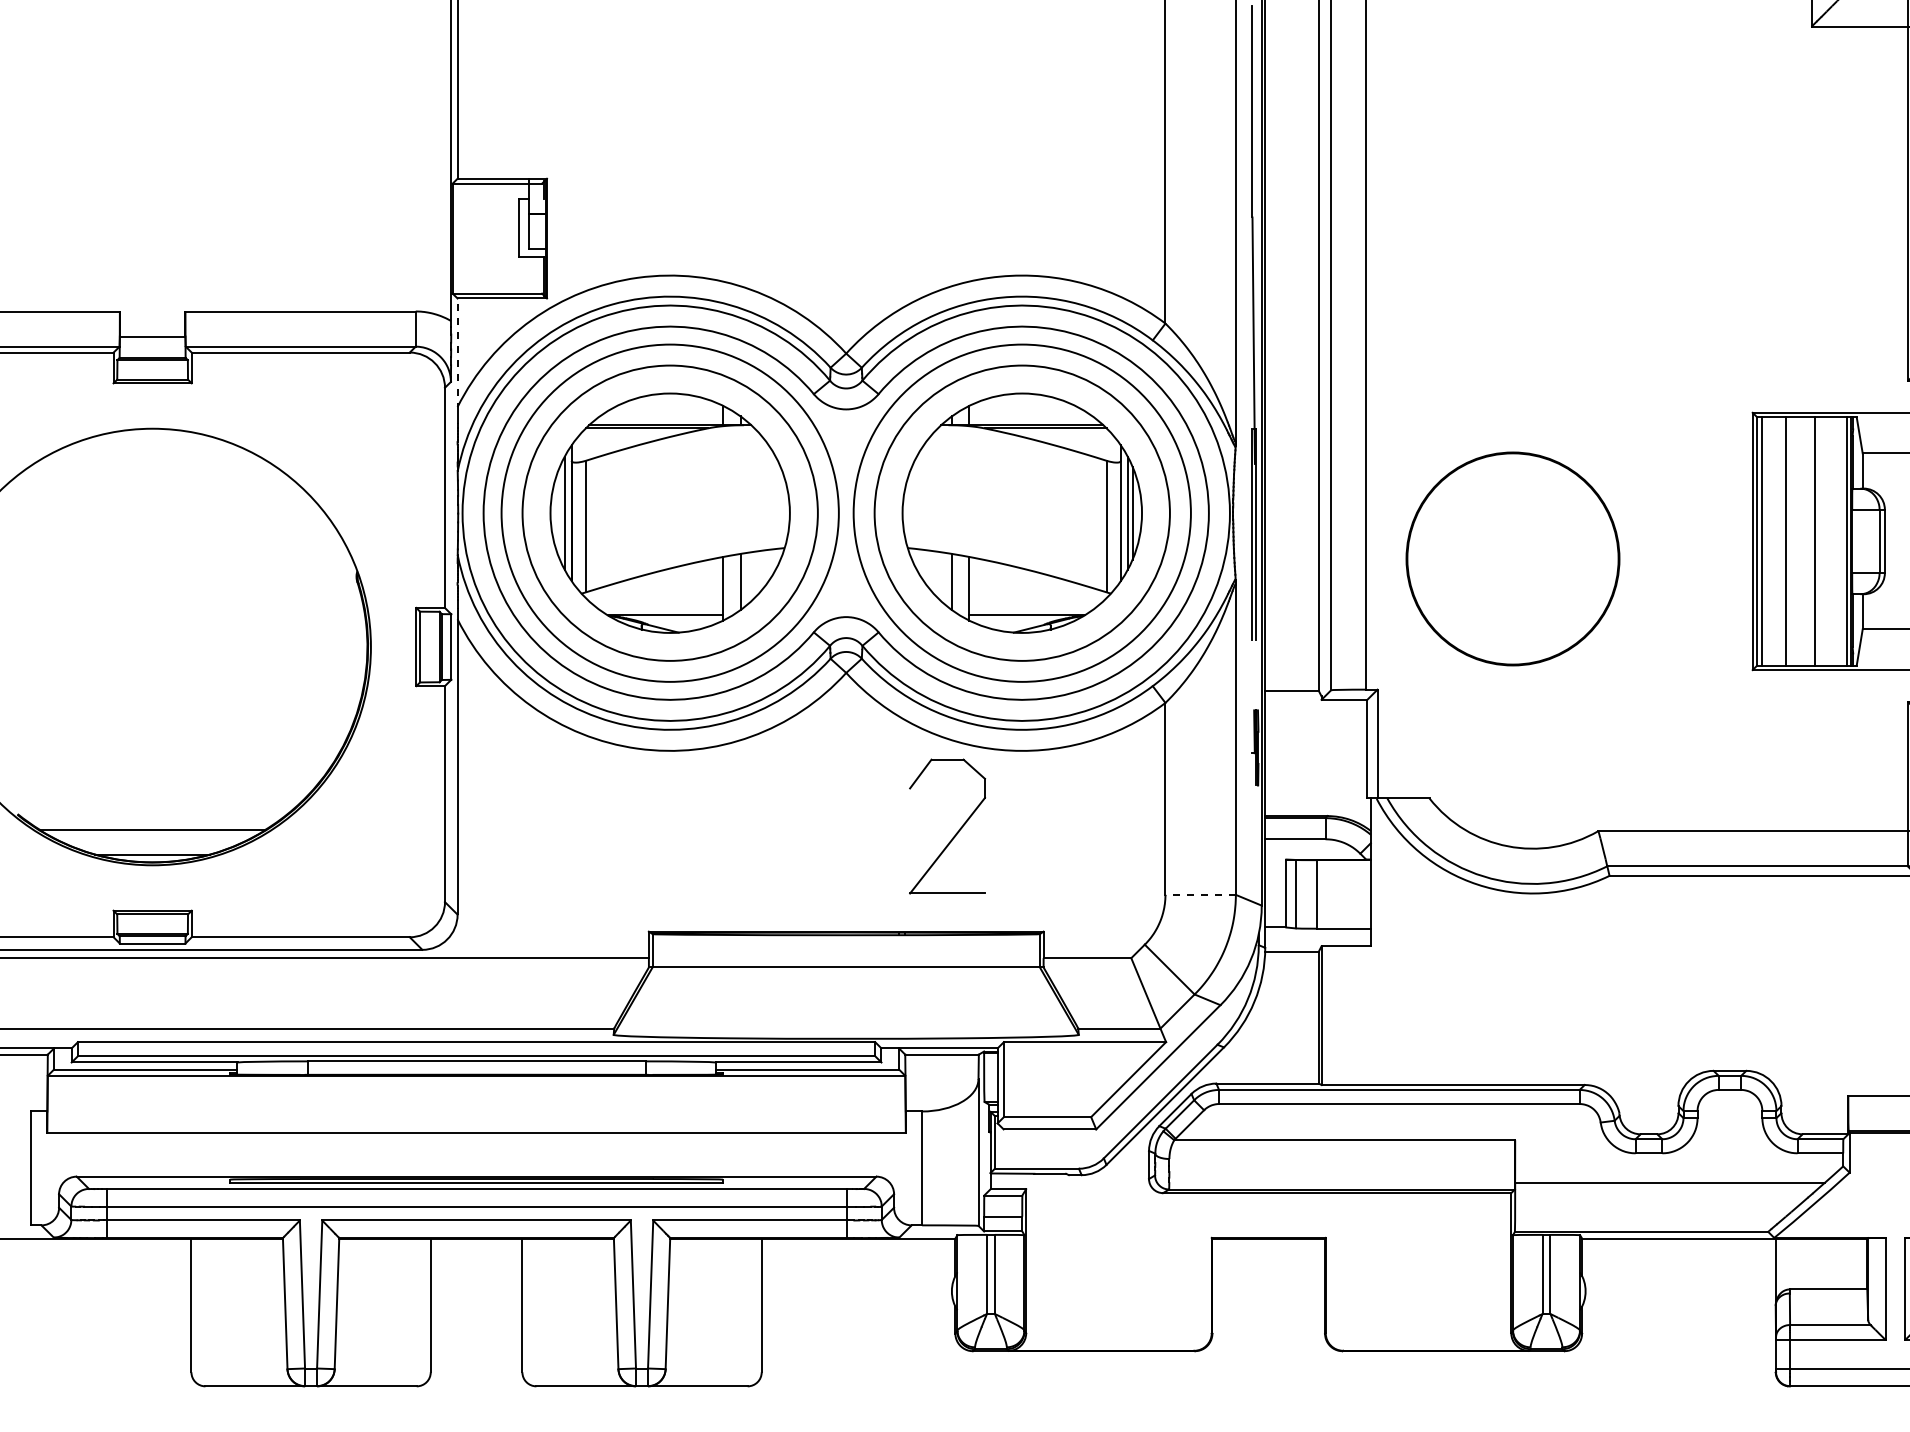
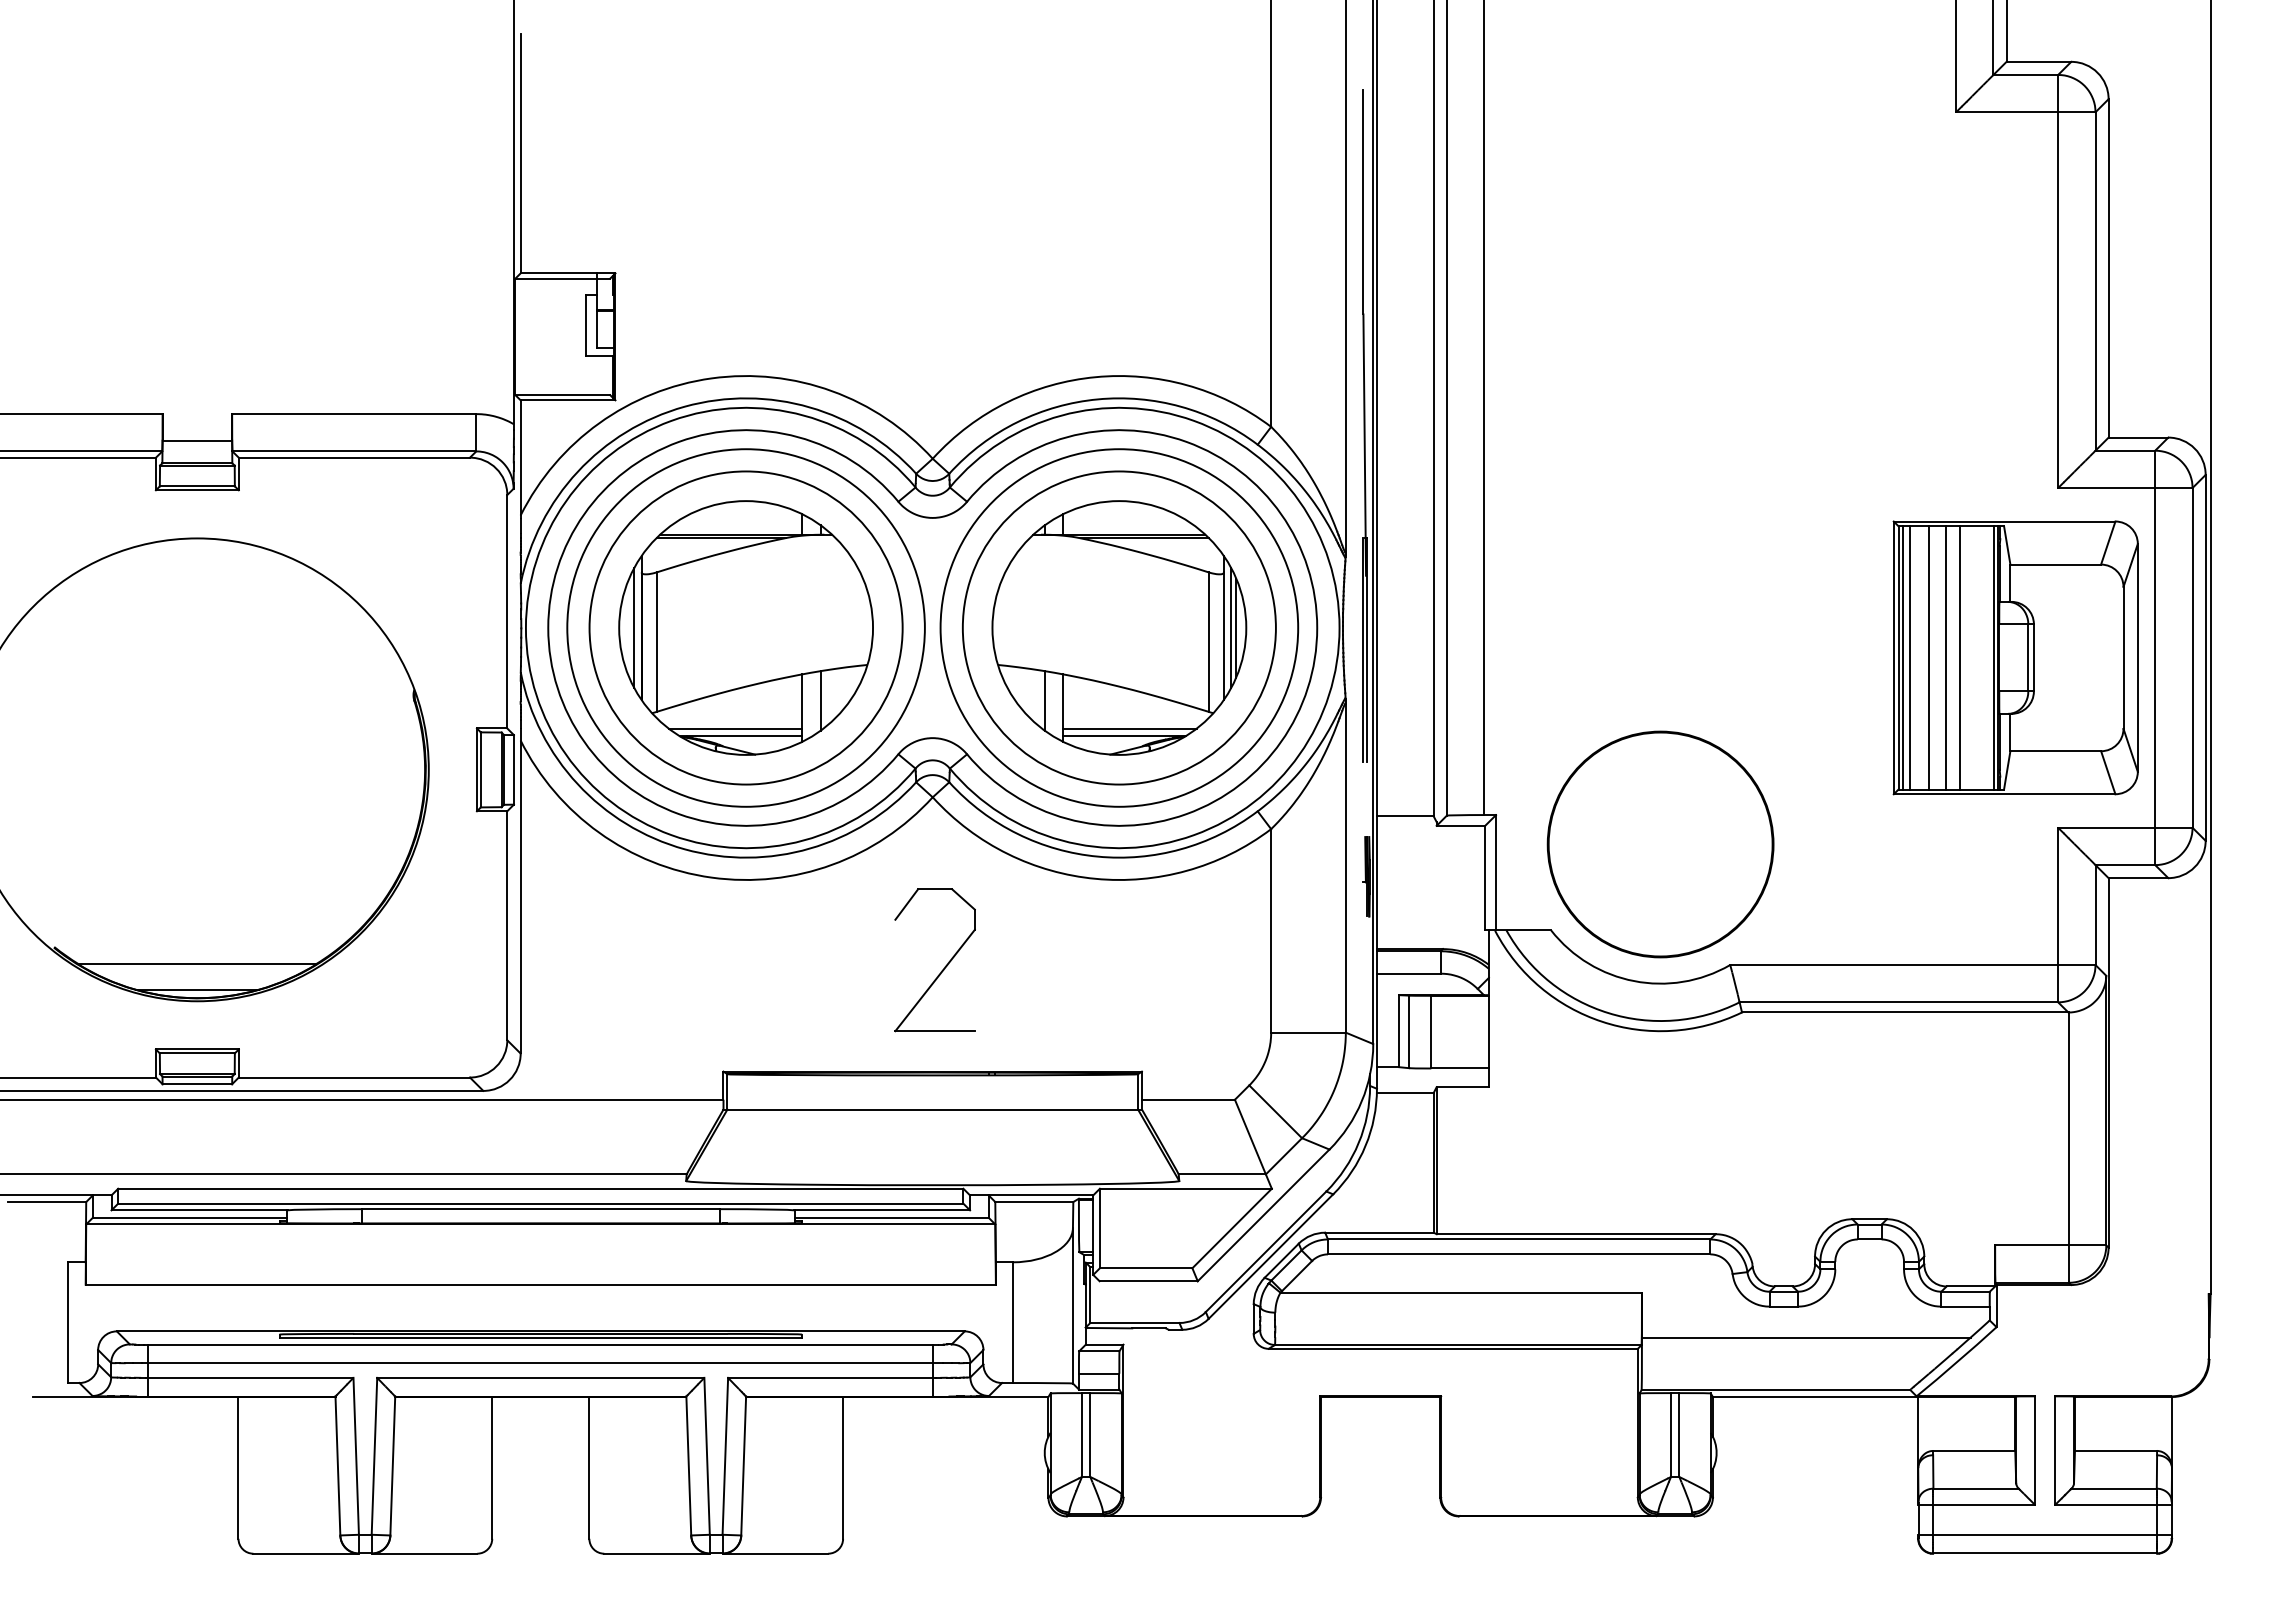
line: (457, 354) -> (520, 459), dashed -> solid
line: (1768, 541) -> (1910, 657), added
line: (1801, 541) -> (1945, 657), added
part: (1512, 558) -> (1660, 844), moved
line: (660, 608) -> (735, 728), added
line: (1031, 608) -> (1129, 728), added
part: (956, 832) -> (944, 966), moved
line: (1199, 894) -> (1307, 1032), dashed -> solid

